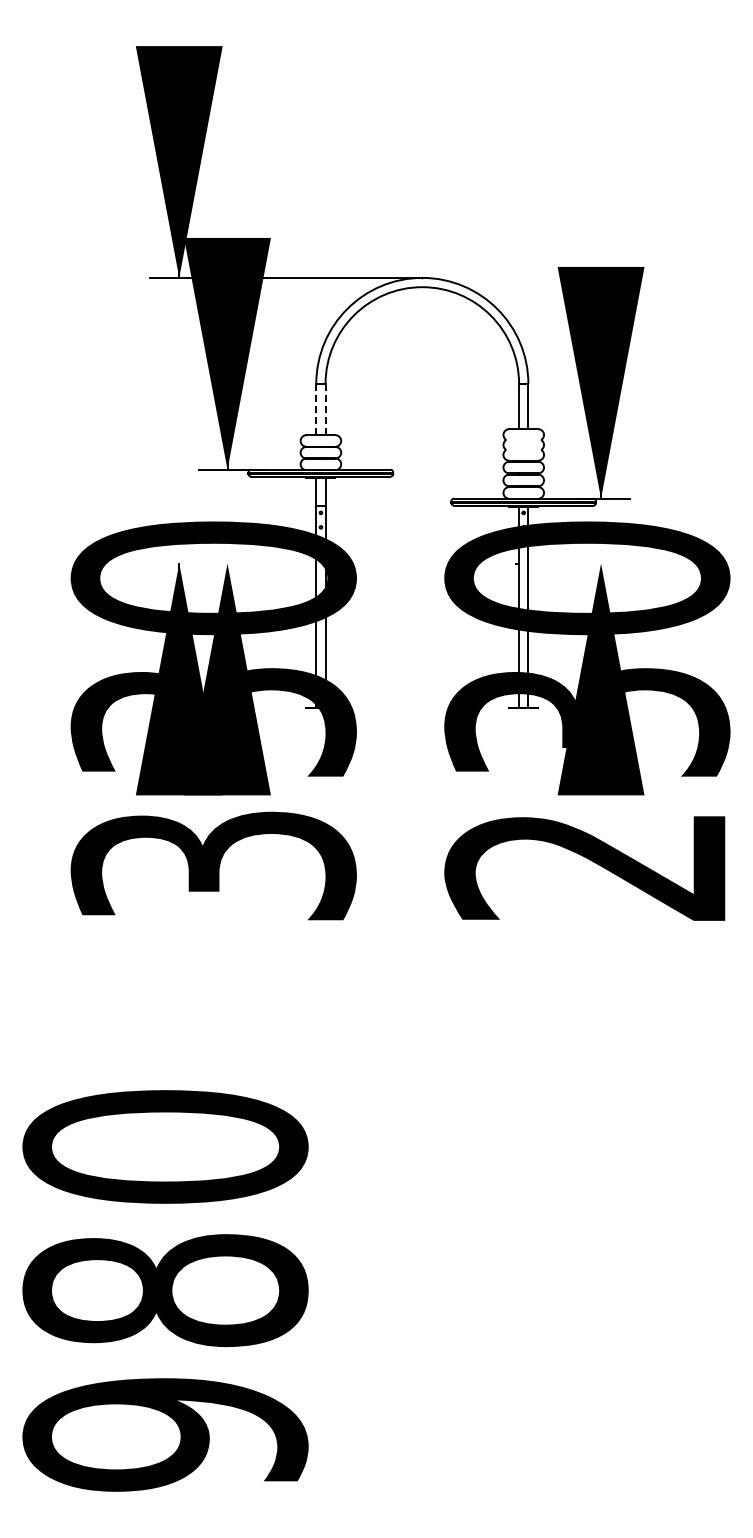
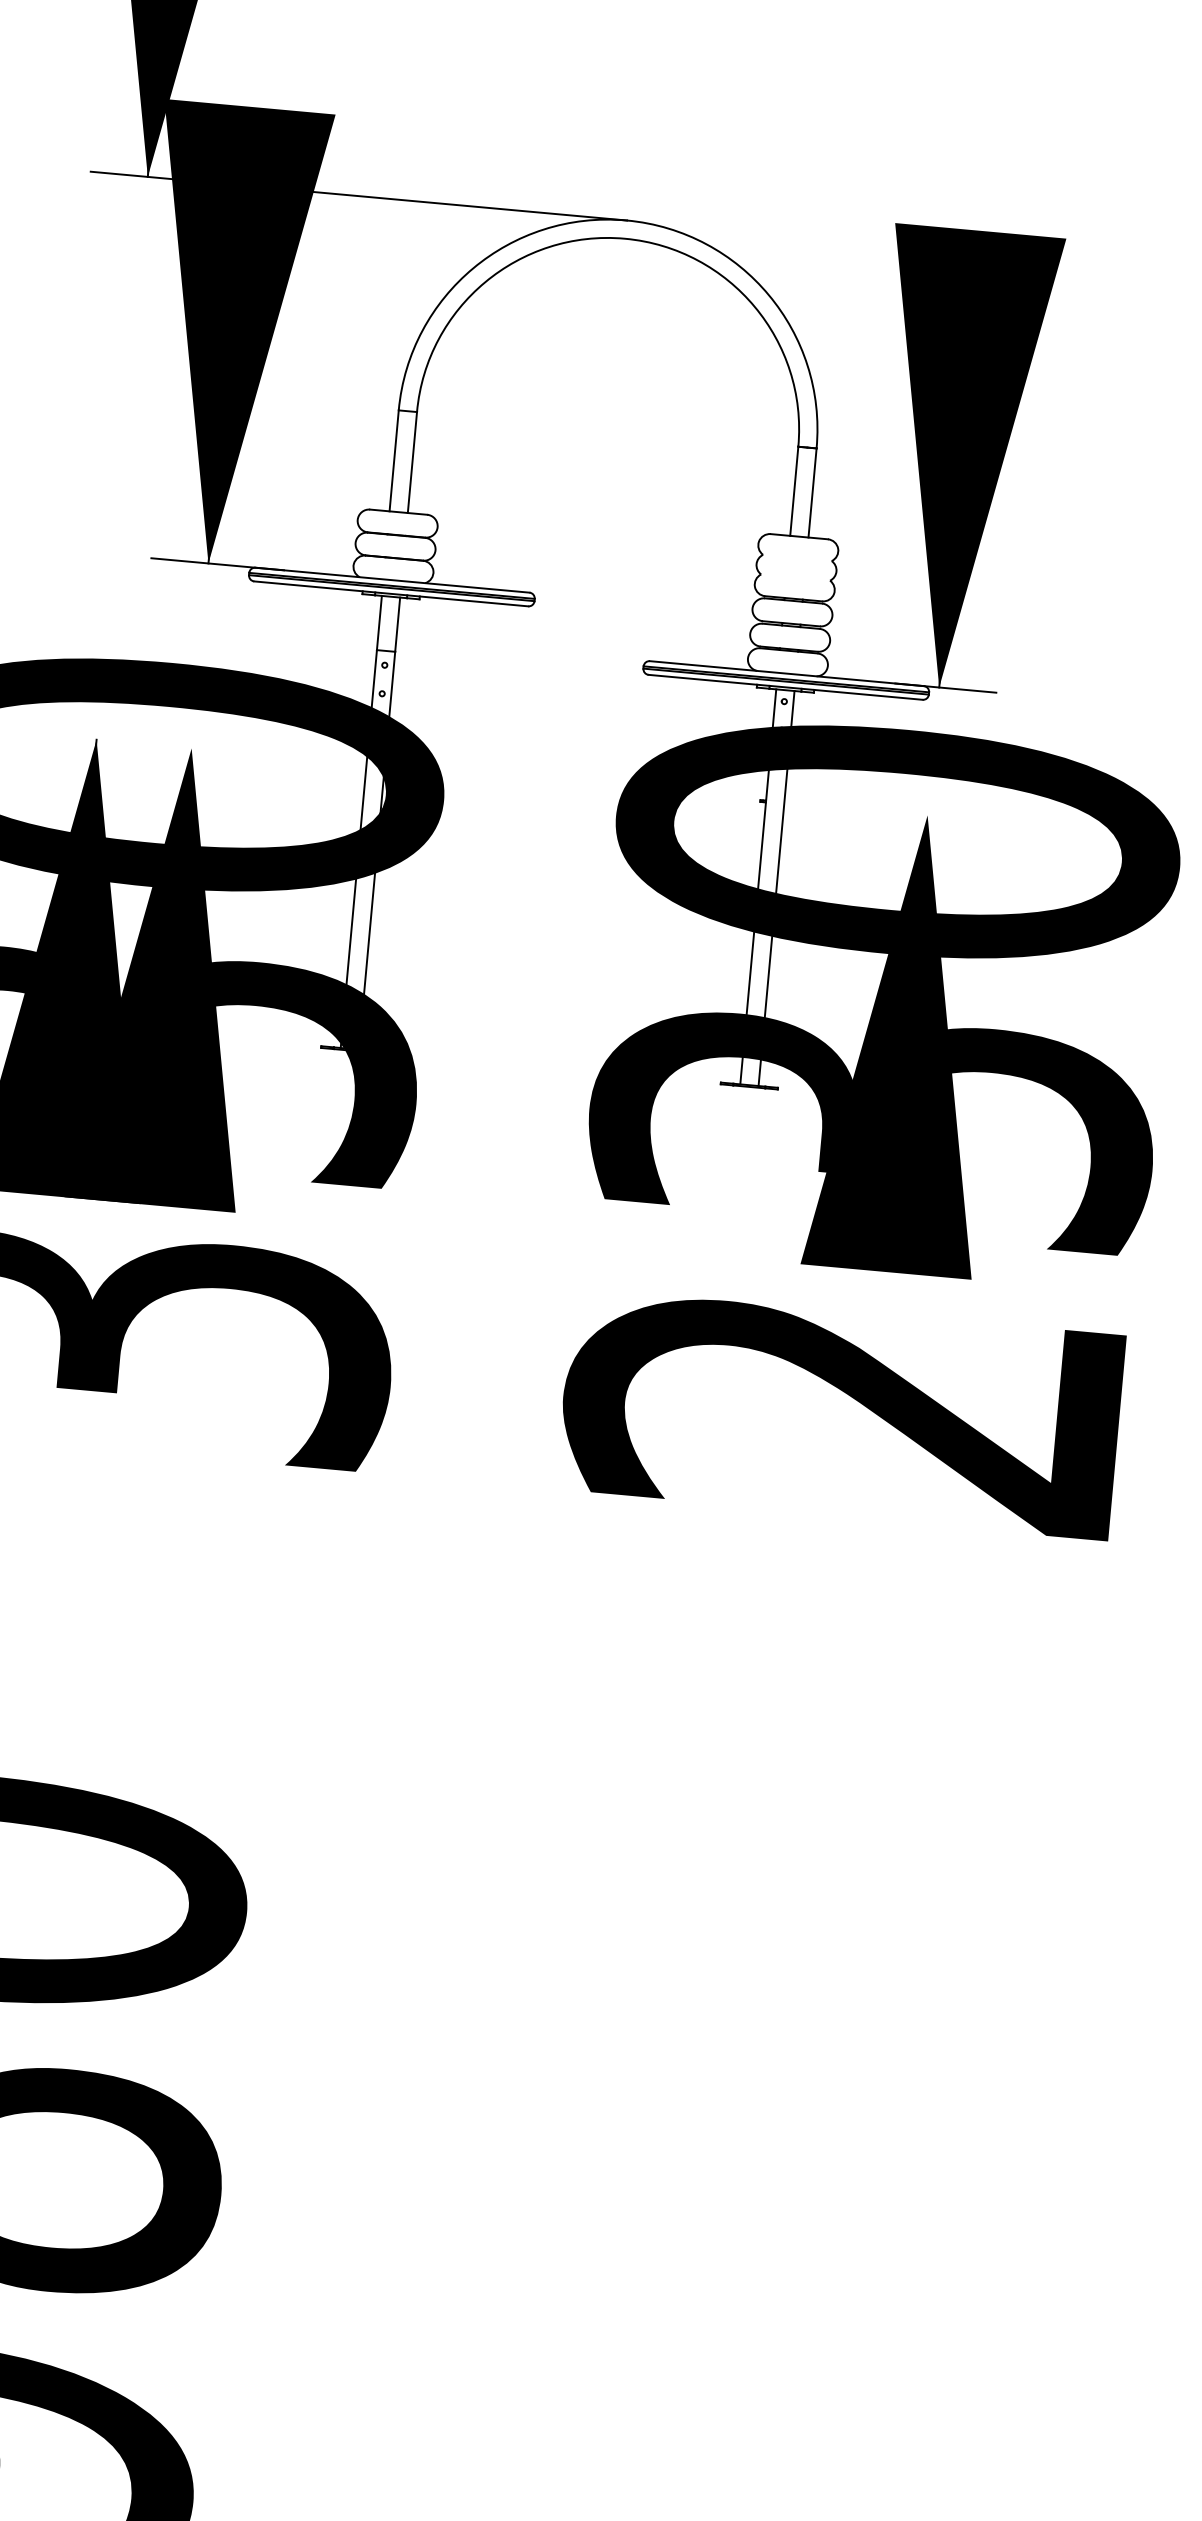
line: (316, 409) -> (394, 460), dashed -> solid
line: (325, 409) -> (412, 462), dashed -> solid

